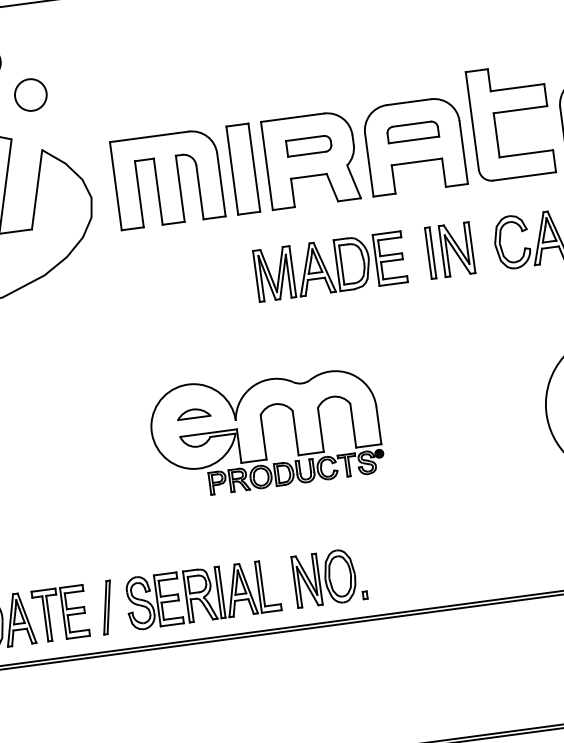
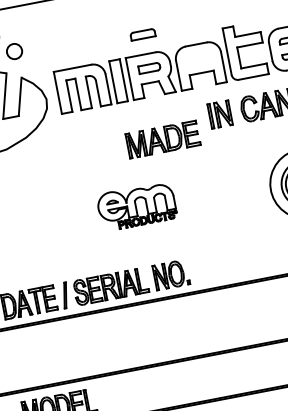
part: (411, 131) -> (142, 34), moved
part: (329, 266) -> (162, 139), moved
part: (267, 431) -> (137, 206), size x0.7

